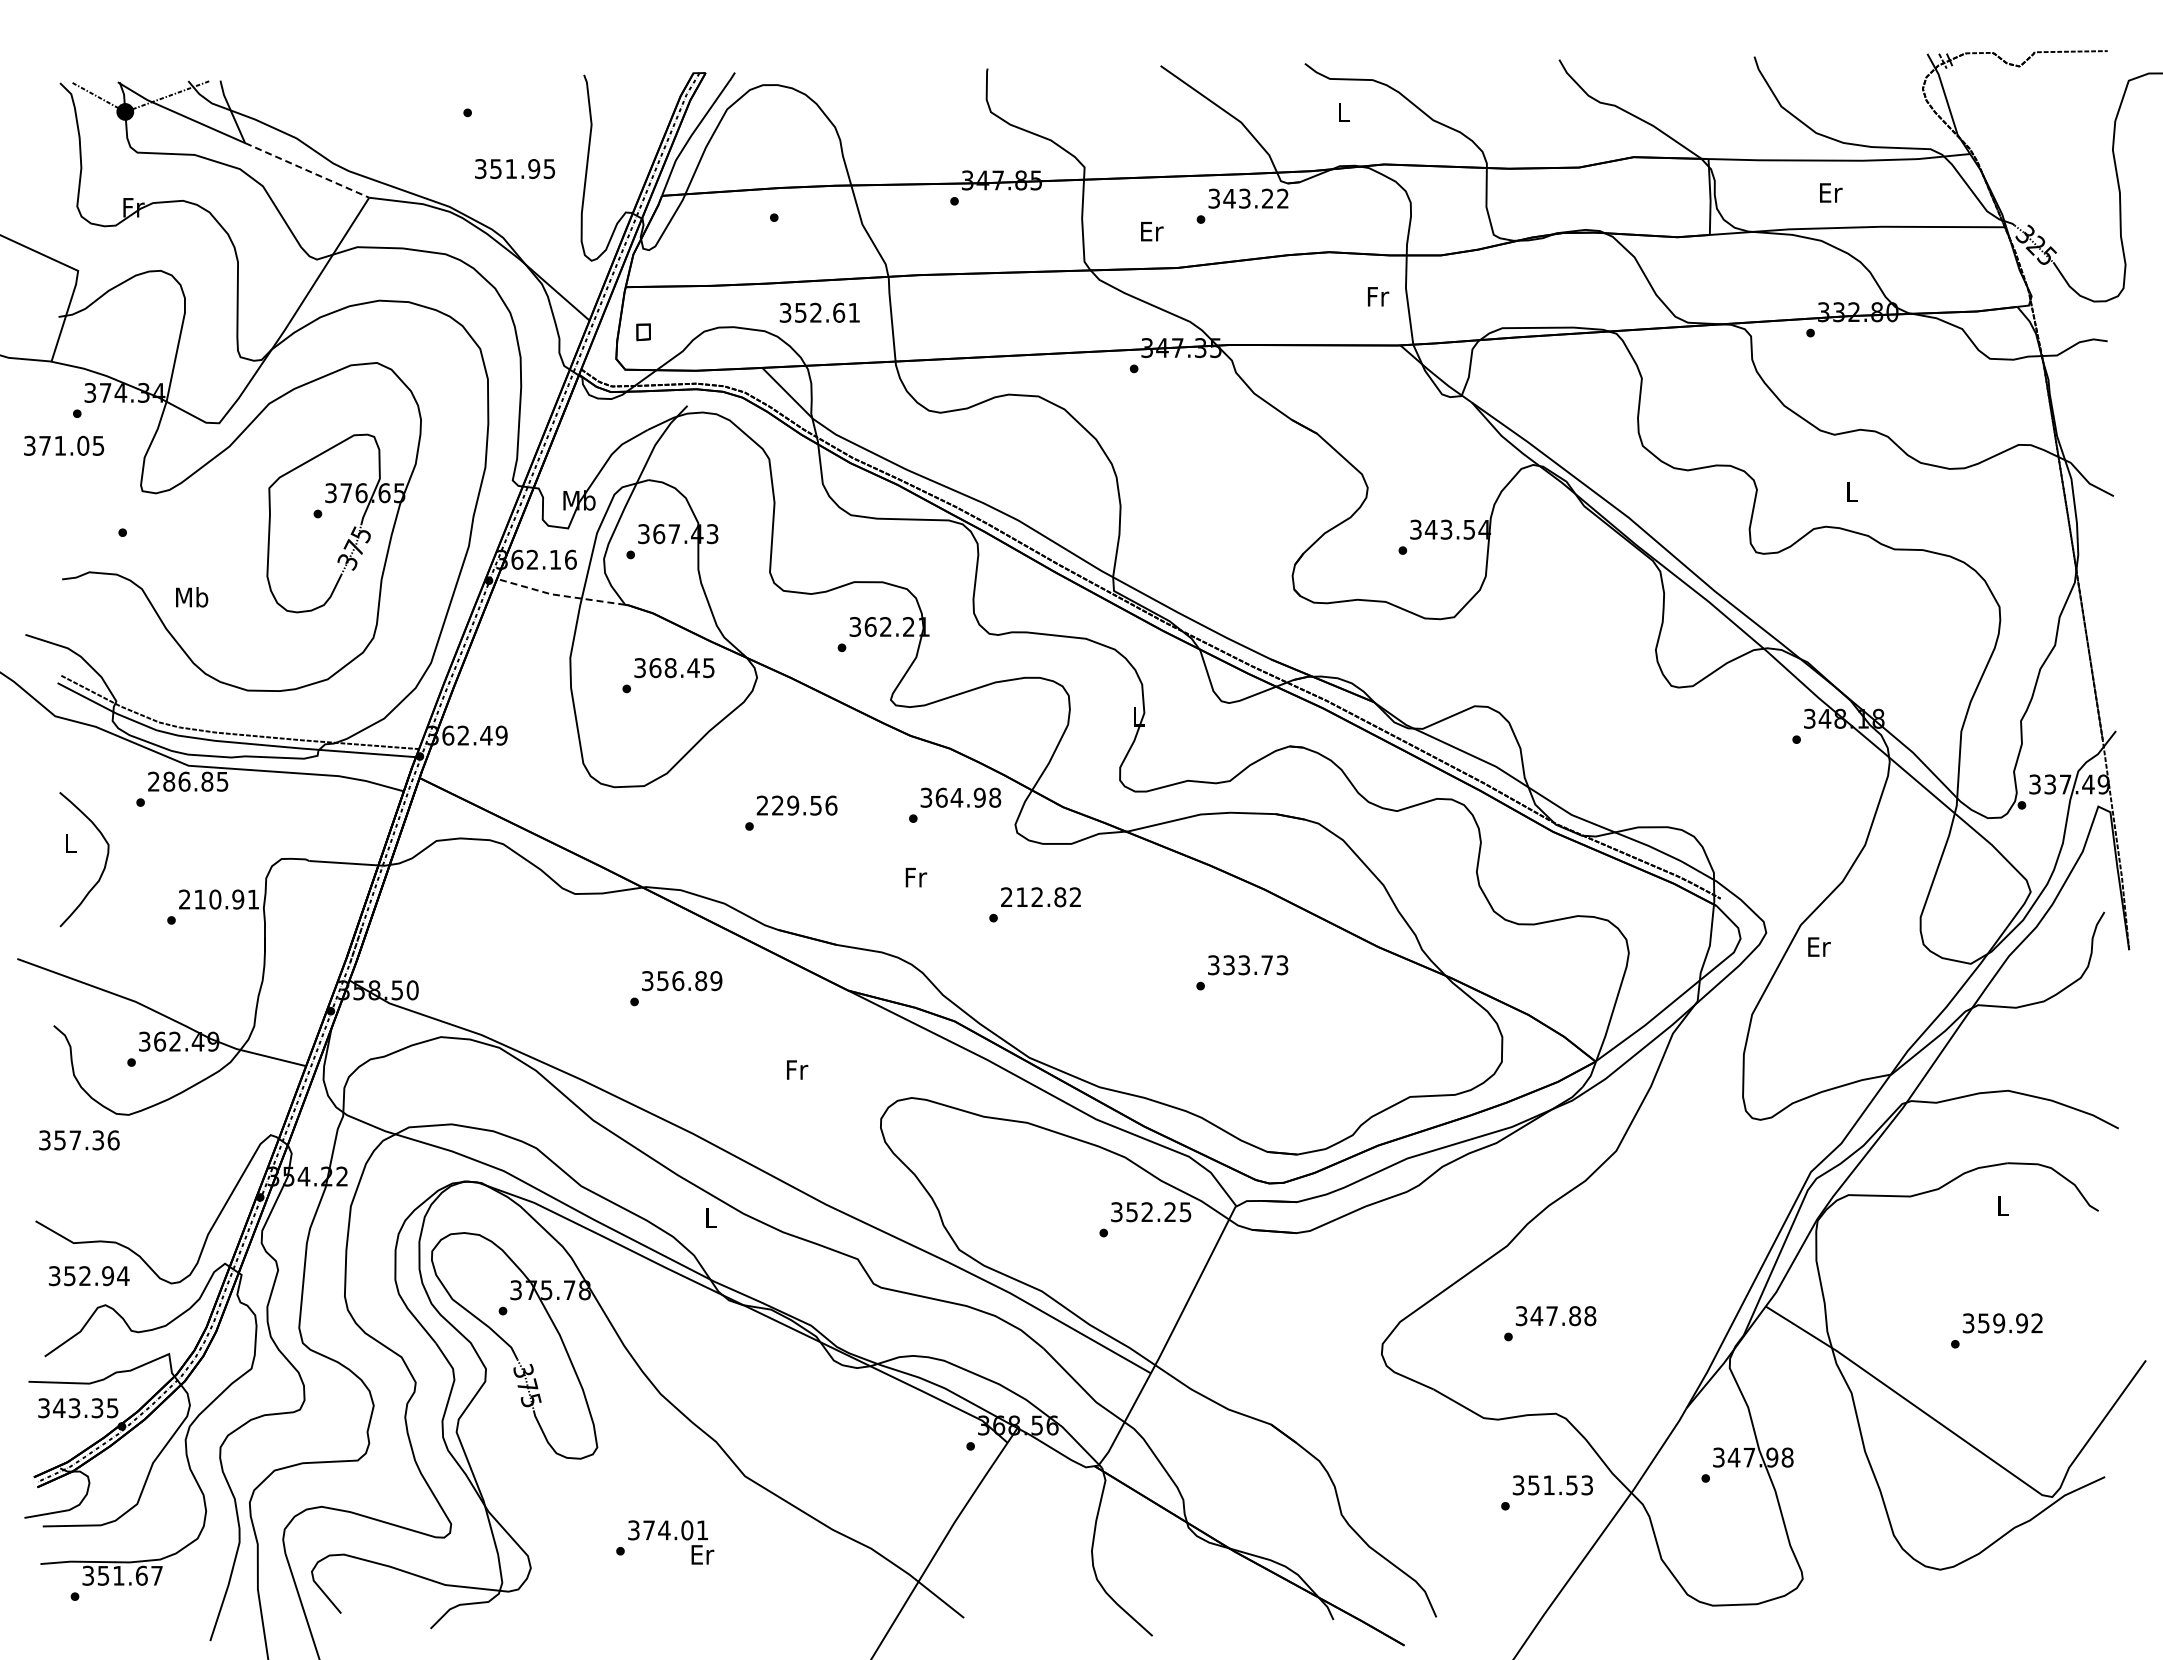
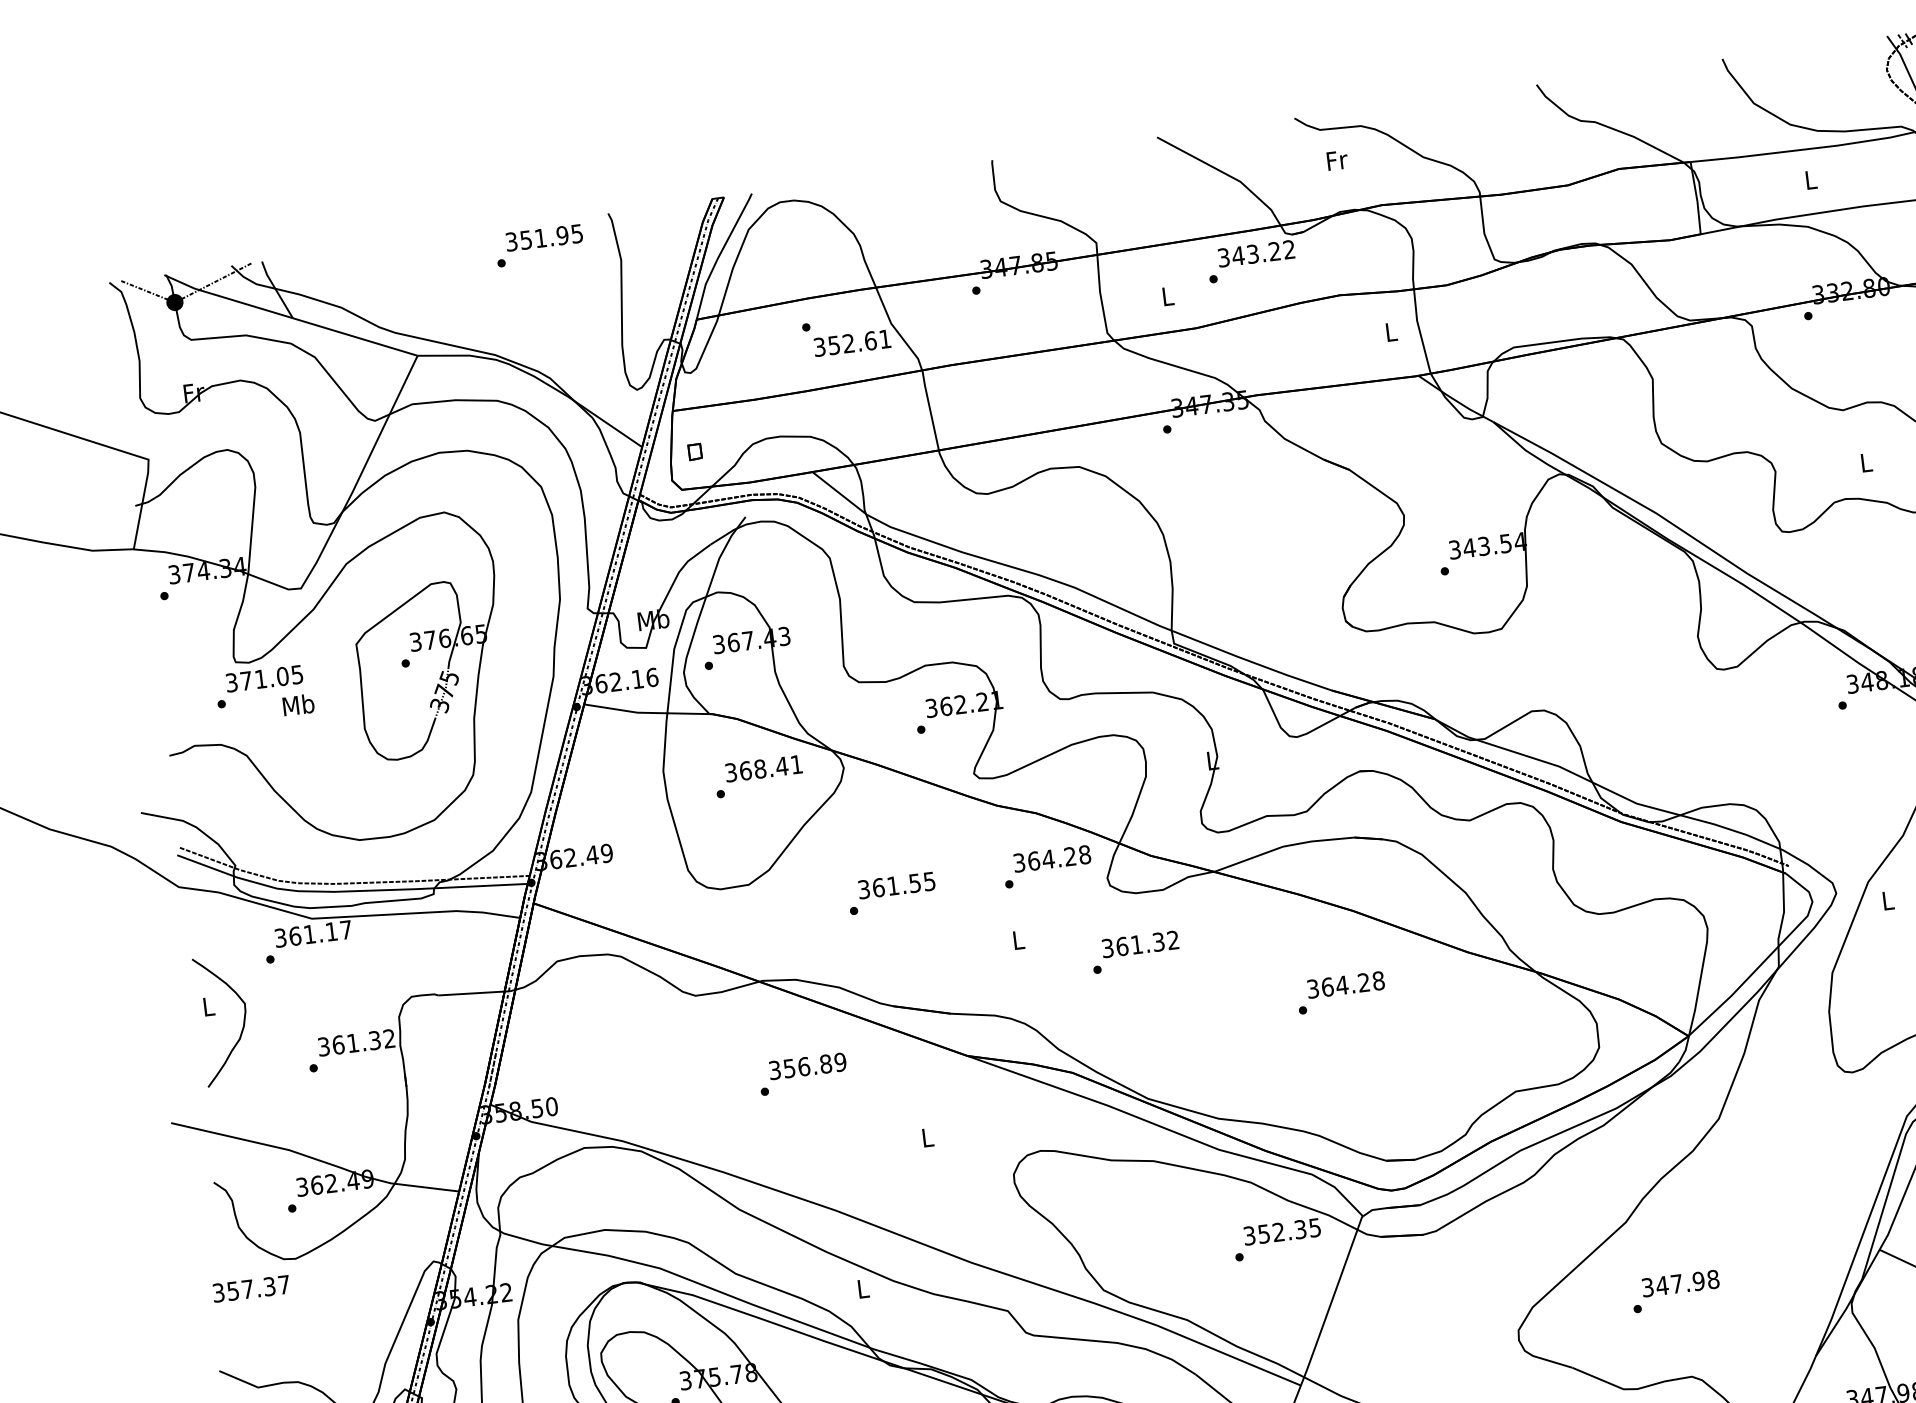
text: (1343, 112) -> (1336, 160), L -> Fr
text: (514, 168) -> (543, 237), moved
line: (307, 170) -> (355, 337), dashed -> solid
text: (1831, 192) -> (1811, 179), Er -> L
text: (1152, 231) -> (1168, 296), Er -> L
text: (1378, 296) -> (1391, 331), Fr -> L
text: (819, 312) -> (852, 342), moved
text: (64, 445) -> (264, 678), moved
line: (558, 595) -> (644, 713), dashed -> solid
text: (192, 597) -> (299, 705), moved
text: (708, 668) -> (796, 765), 368.45 -> 368.41
text: (188, 781) -> (313, 933), 286.85 -> 361.17
text: (979, 797) -> (1069, 856), 364.98 -> 364.28
text: (797, 805) -> (897, 885), 229.56 -> 361.55
text: (916, 877) -> (1019, 940), Fr -> L
text: (1033, 897) -> (1133, 945), 212.82 -> 361.32
text: (218, 899) -> (356, 1042), 210.91 -> 361.32
text: (1819, 946) -> (1888, 900), Er -> L
text: (1255, 965) -> (1352, 984), 333.73 -> 364.28
text: (797, 1069) -> (928, 1137), Fr -> L
text: (113, 1140) -> (284, 1284), 357.36 -> 357.37
text: (1169, 1212) -> (1299, 1229), 352.25 -> 352.35
text: (1575, 1316) -> (1699, 1281), 347.88 -> 347.98

